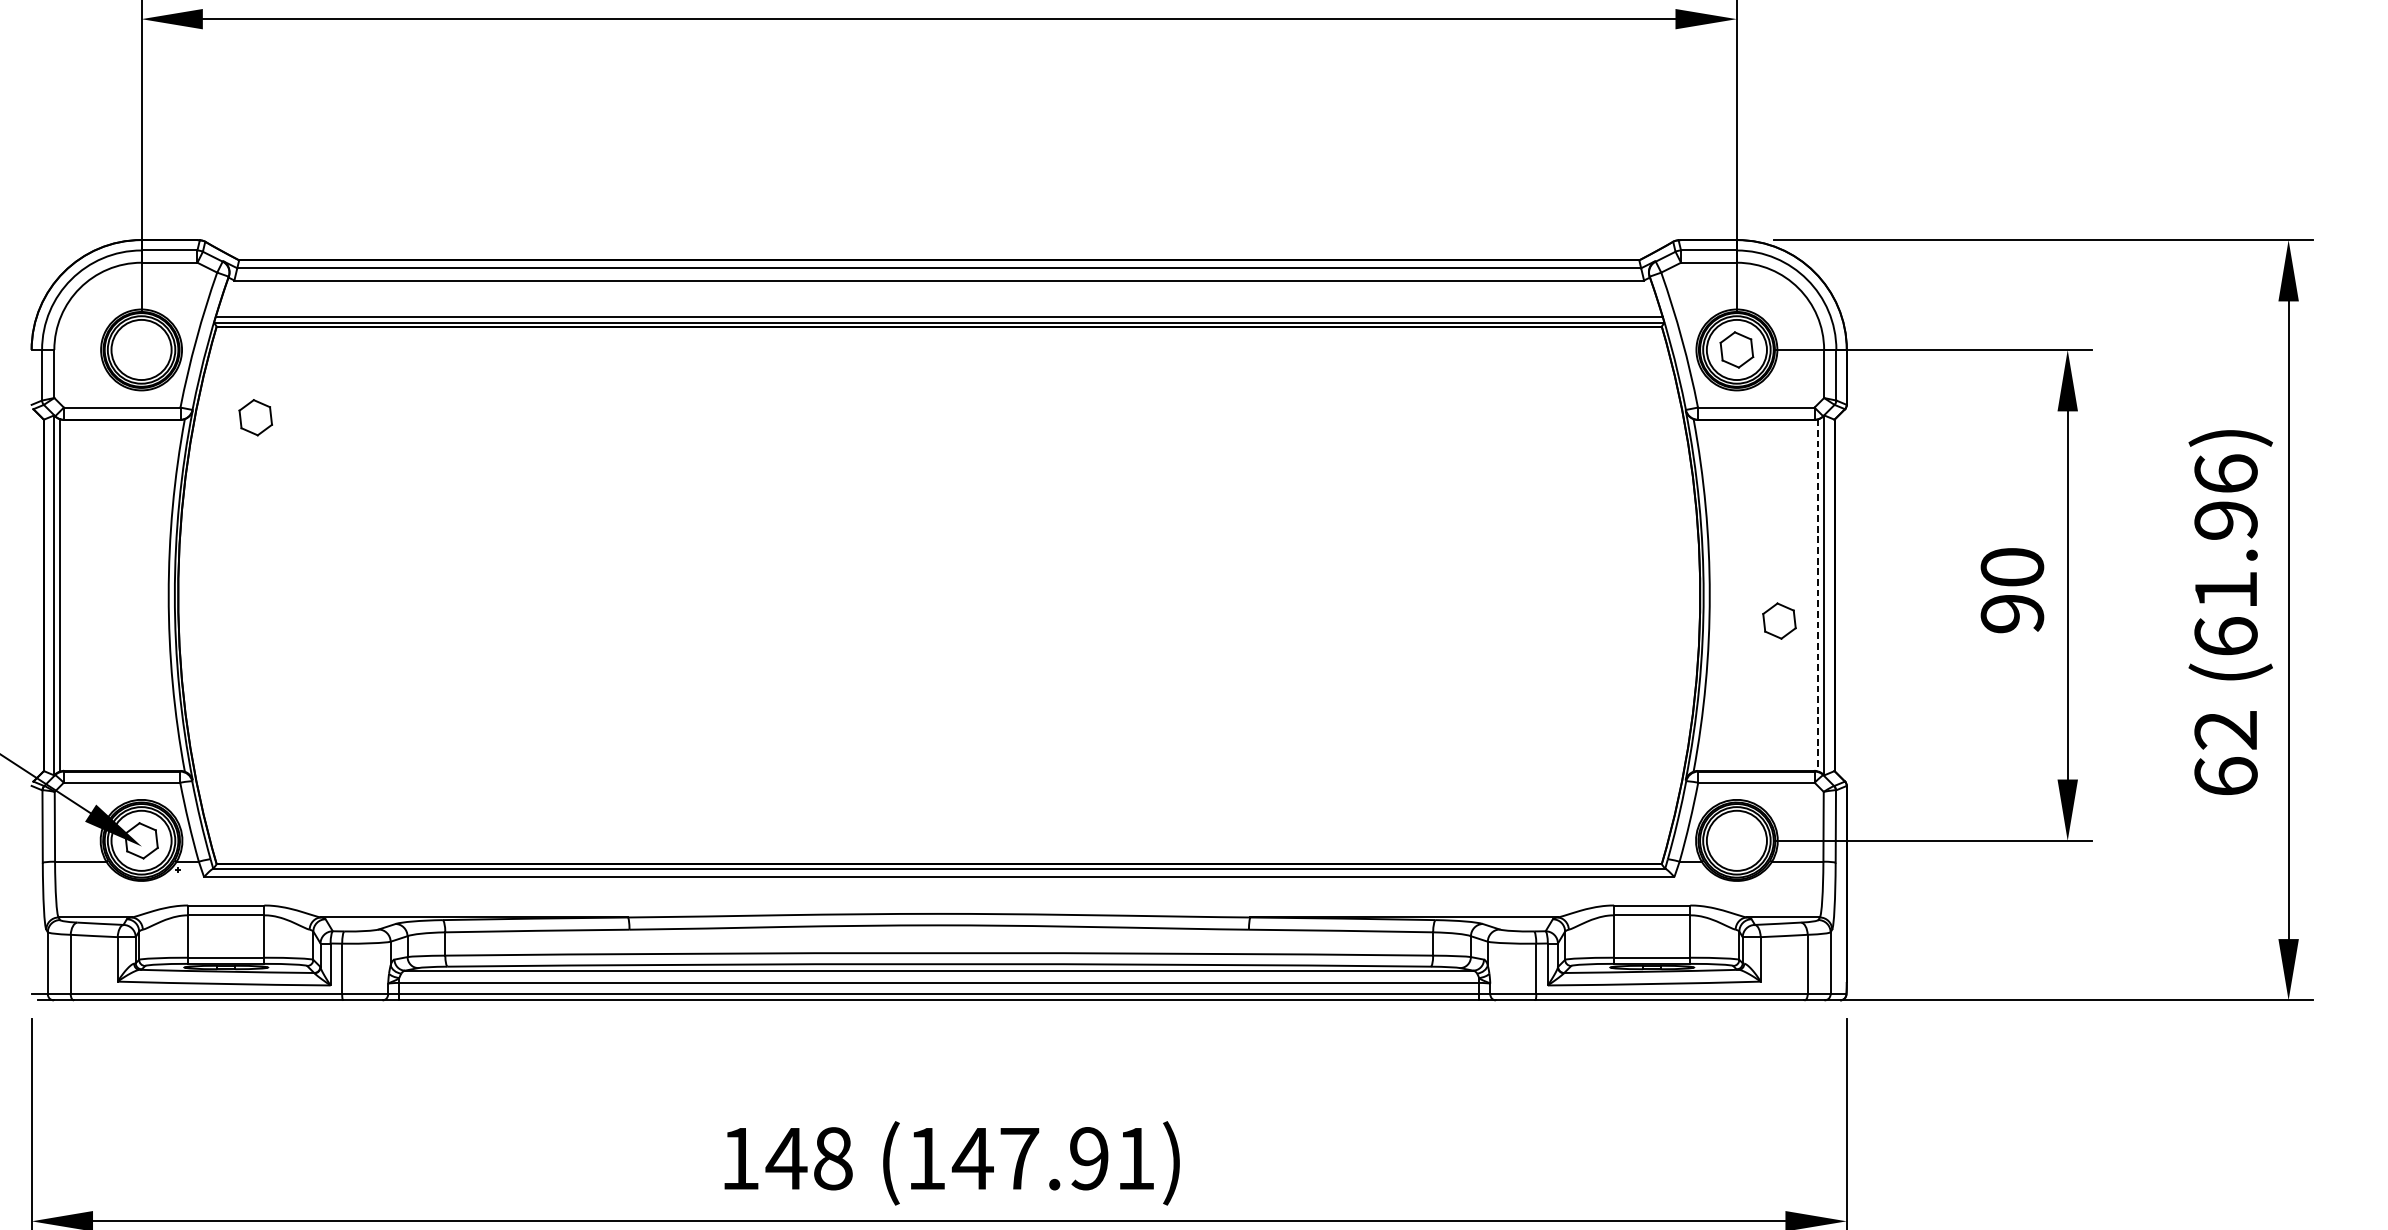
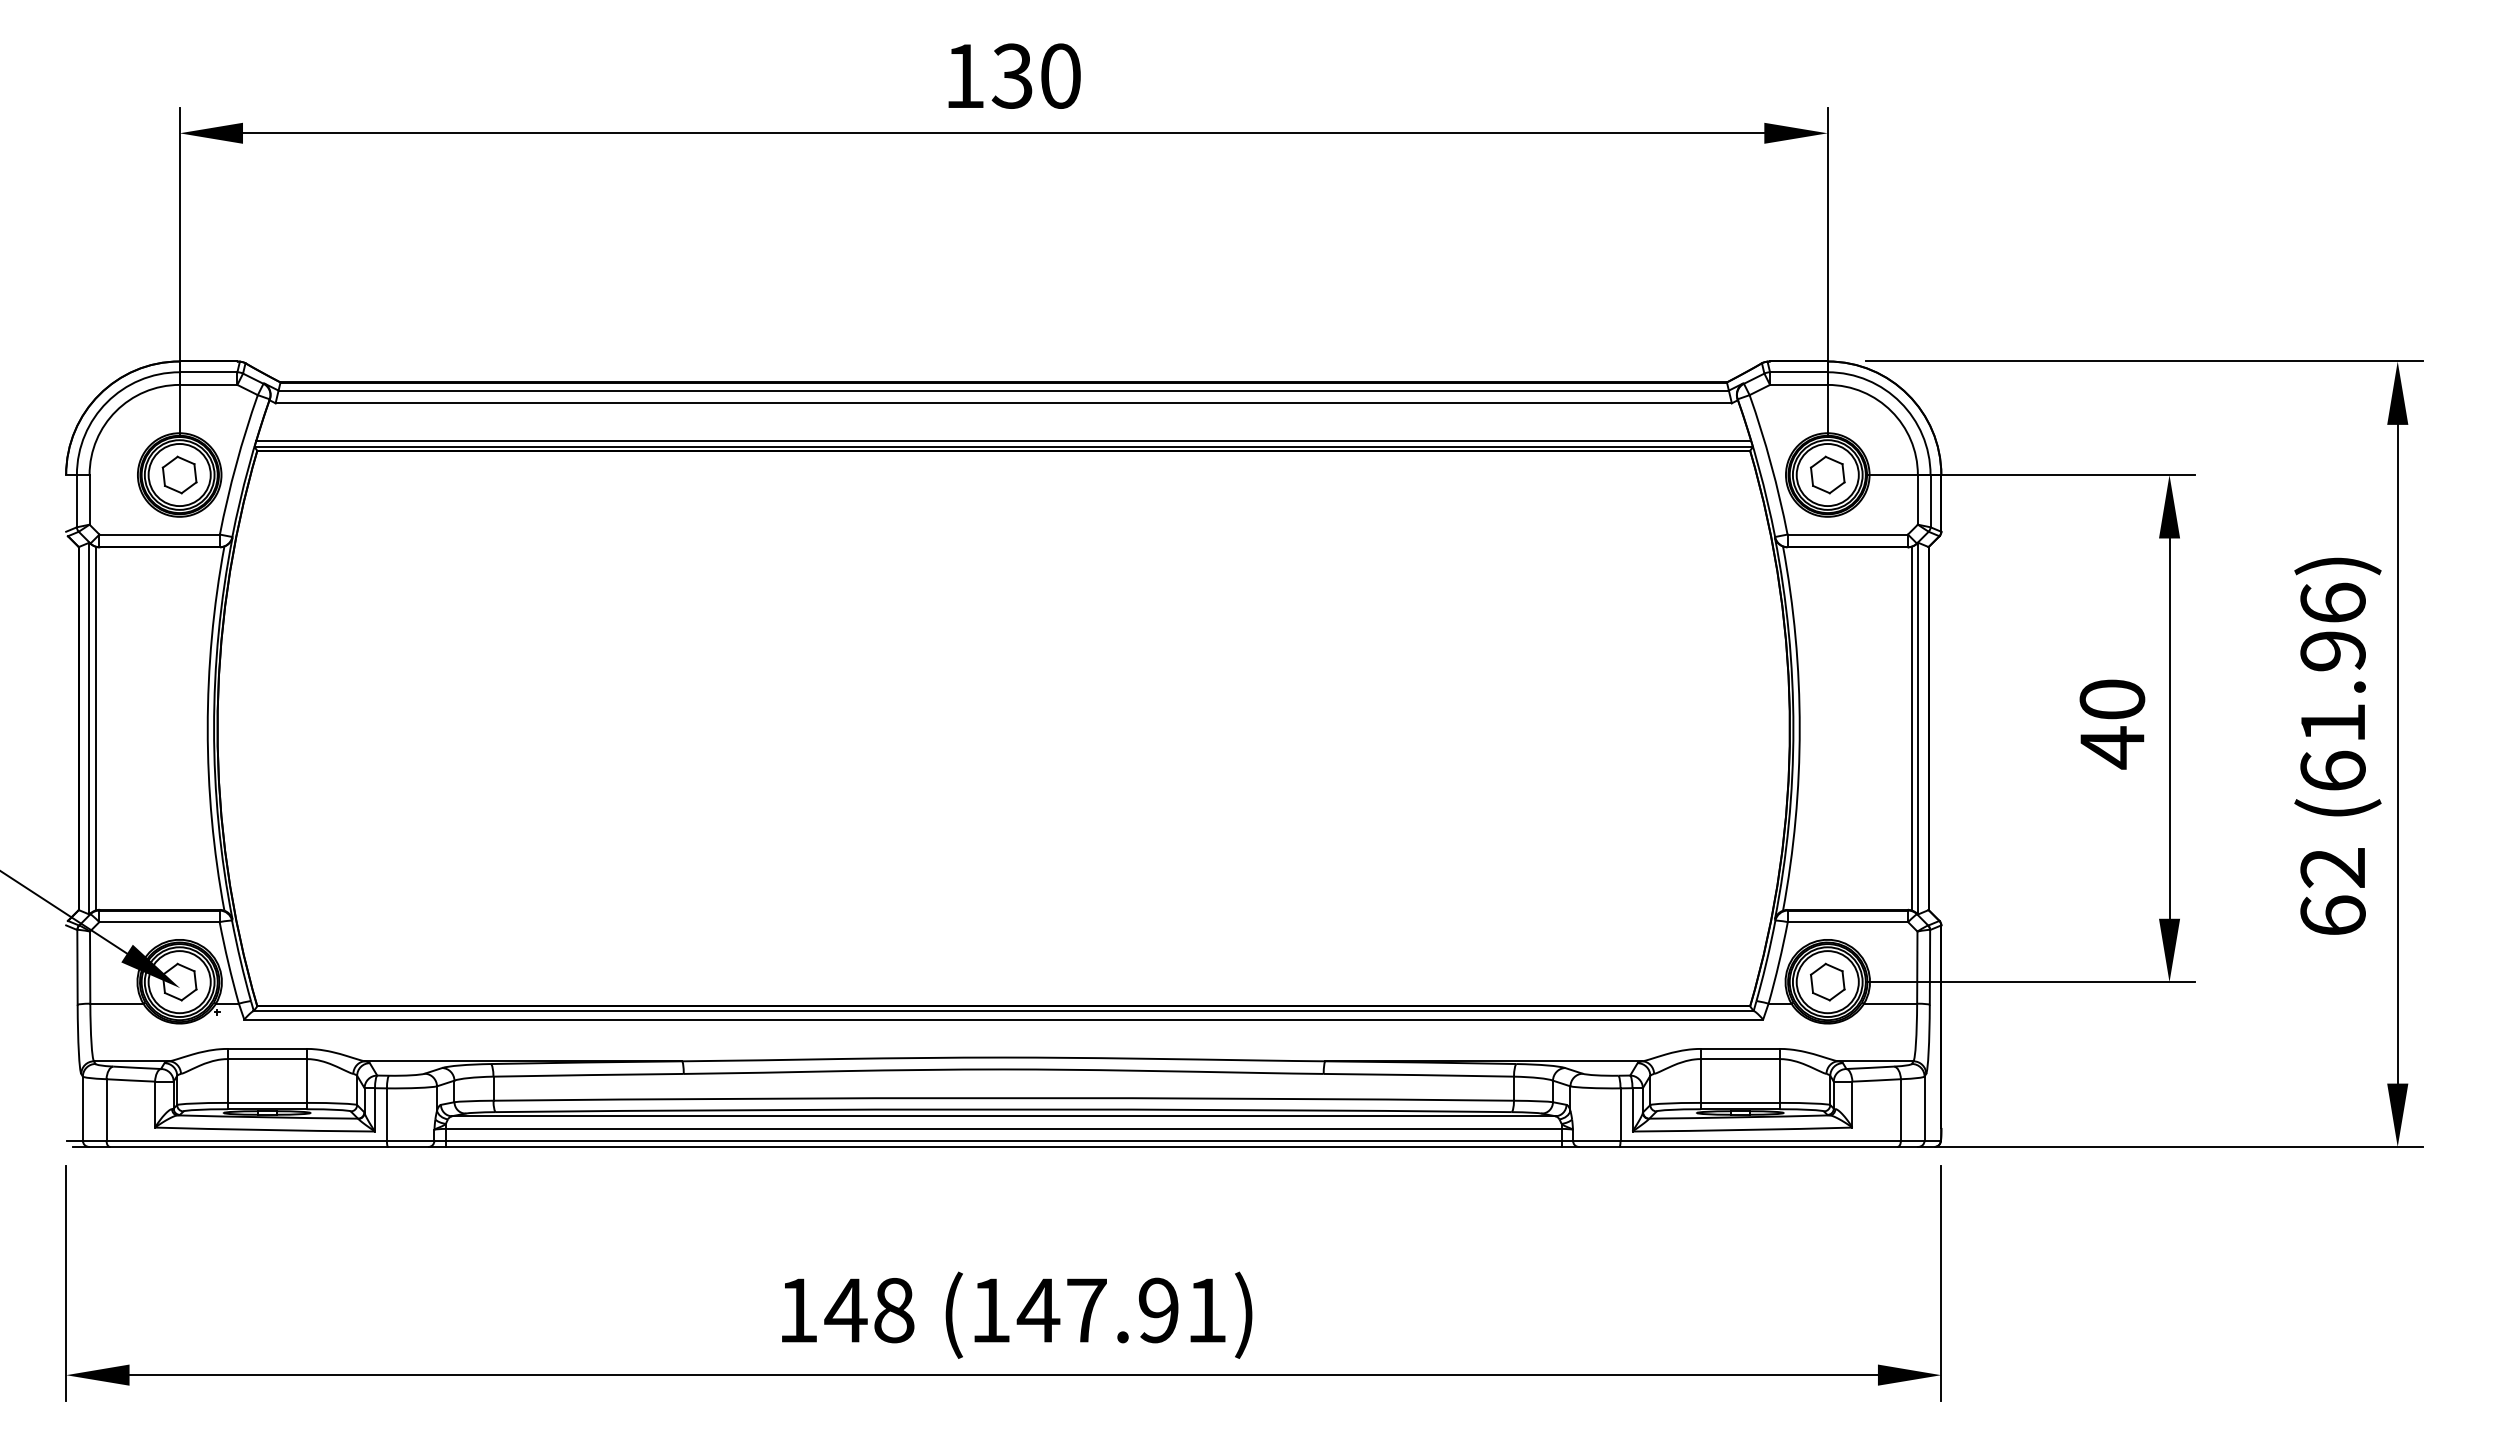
part: (255, 417) -> (179, 474), moved
line: (1817, 595) -> (1911, 728), dashed -> solid
text: (2012, 613) -> (2112, 747), 90 -> 40
part: (1779, 620) -> (1827, 981), moved

